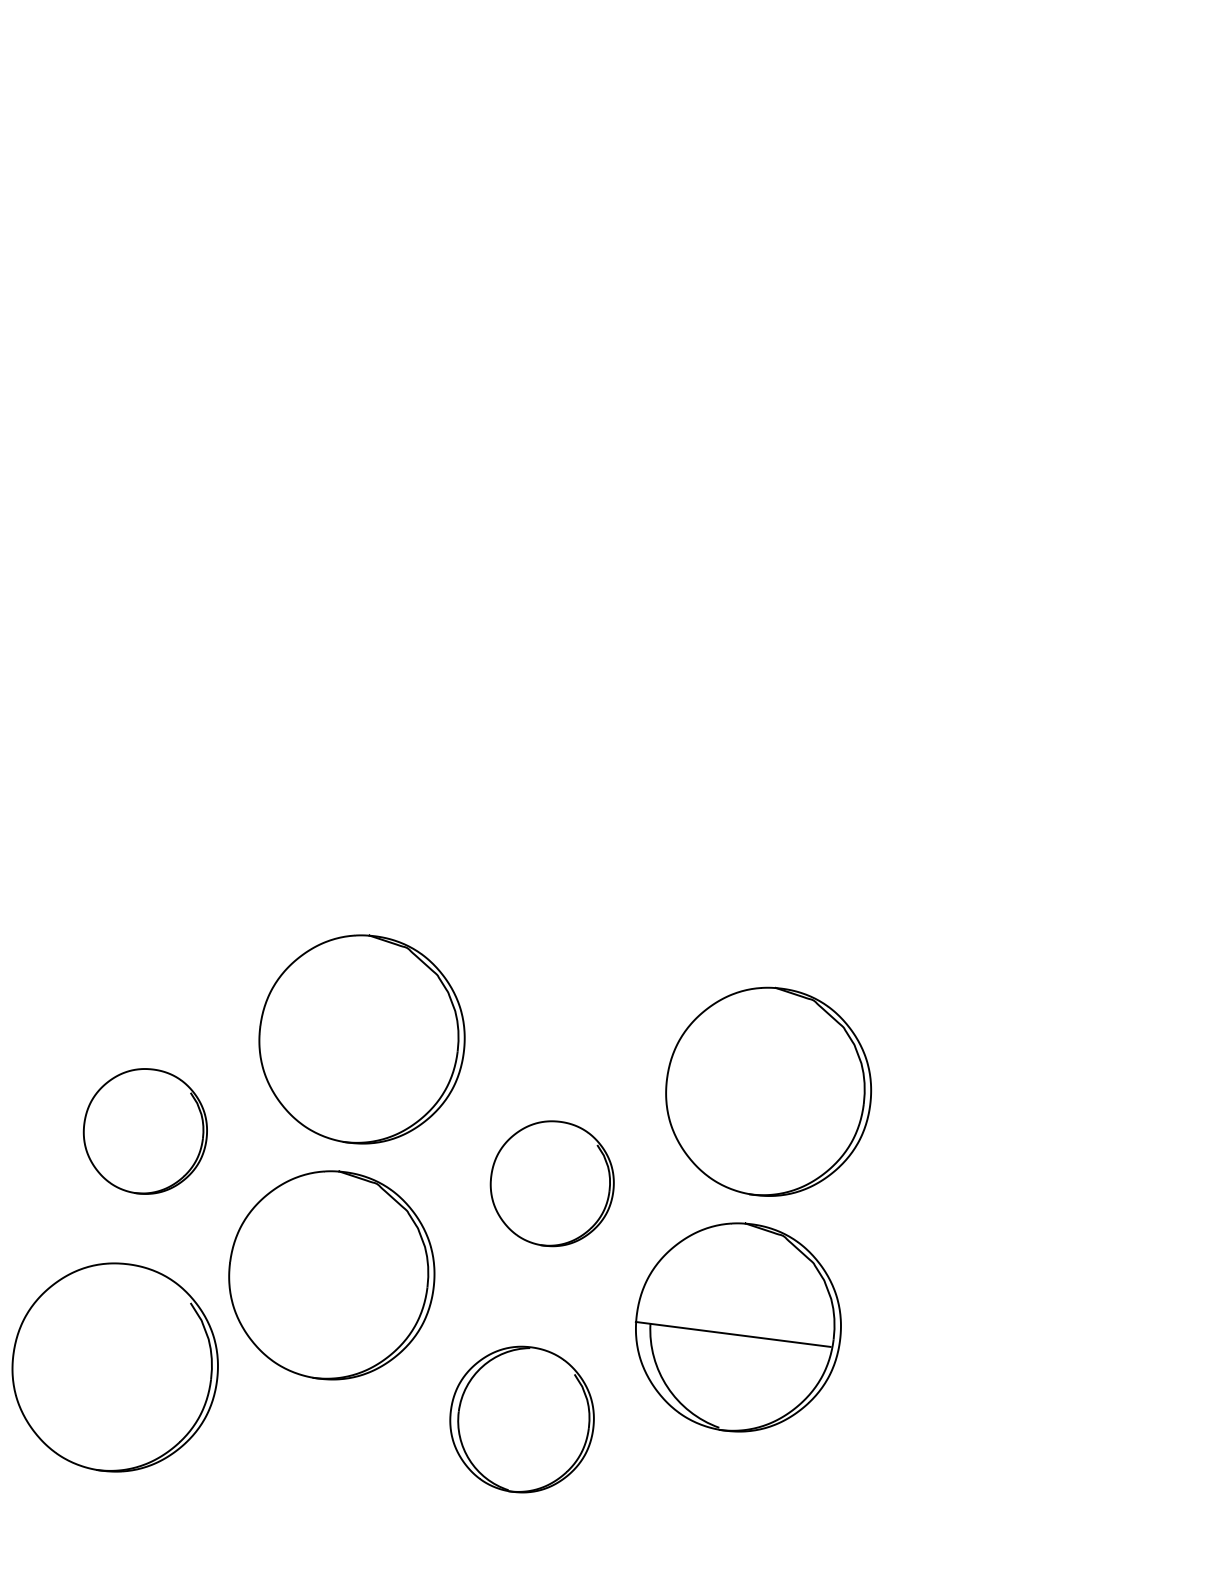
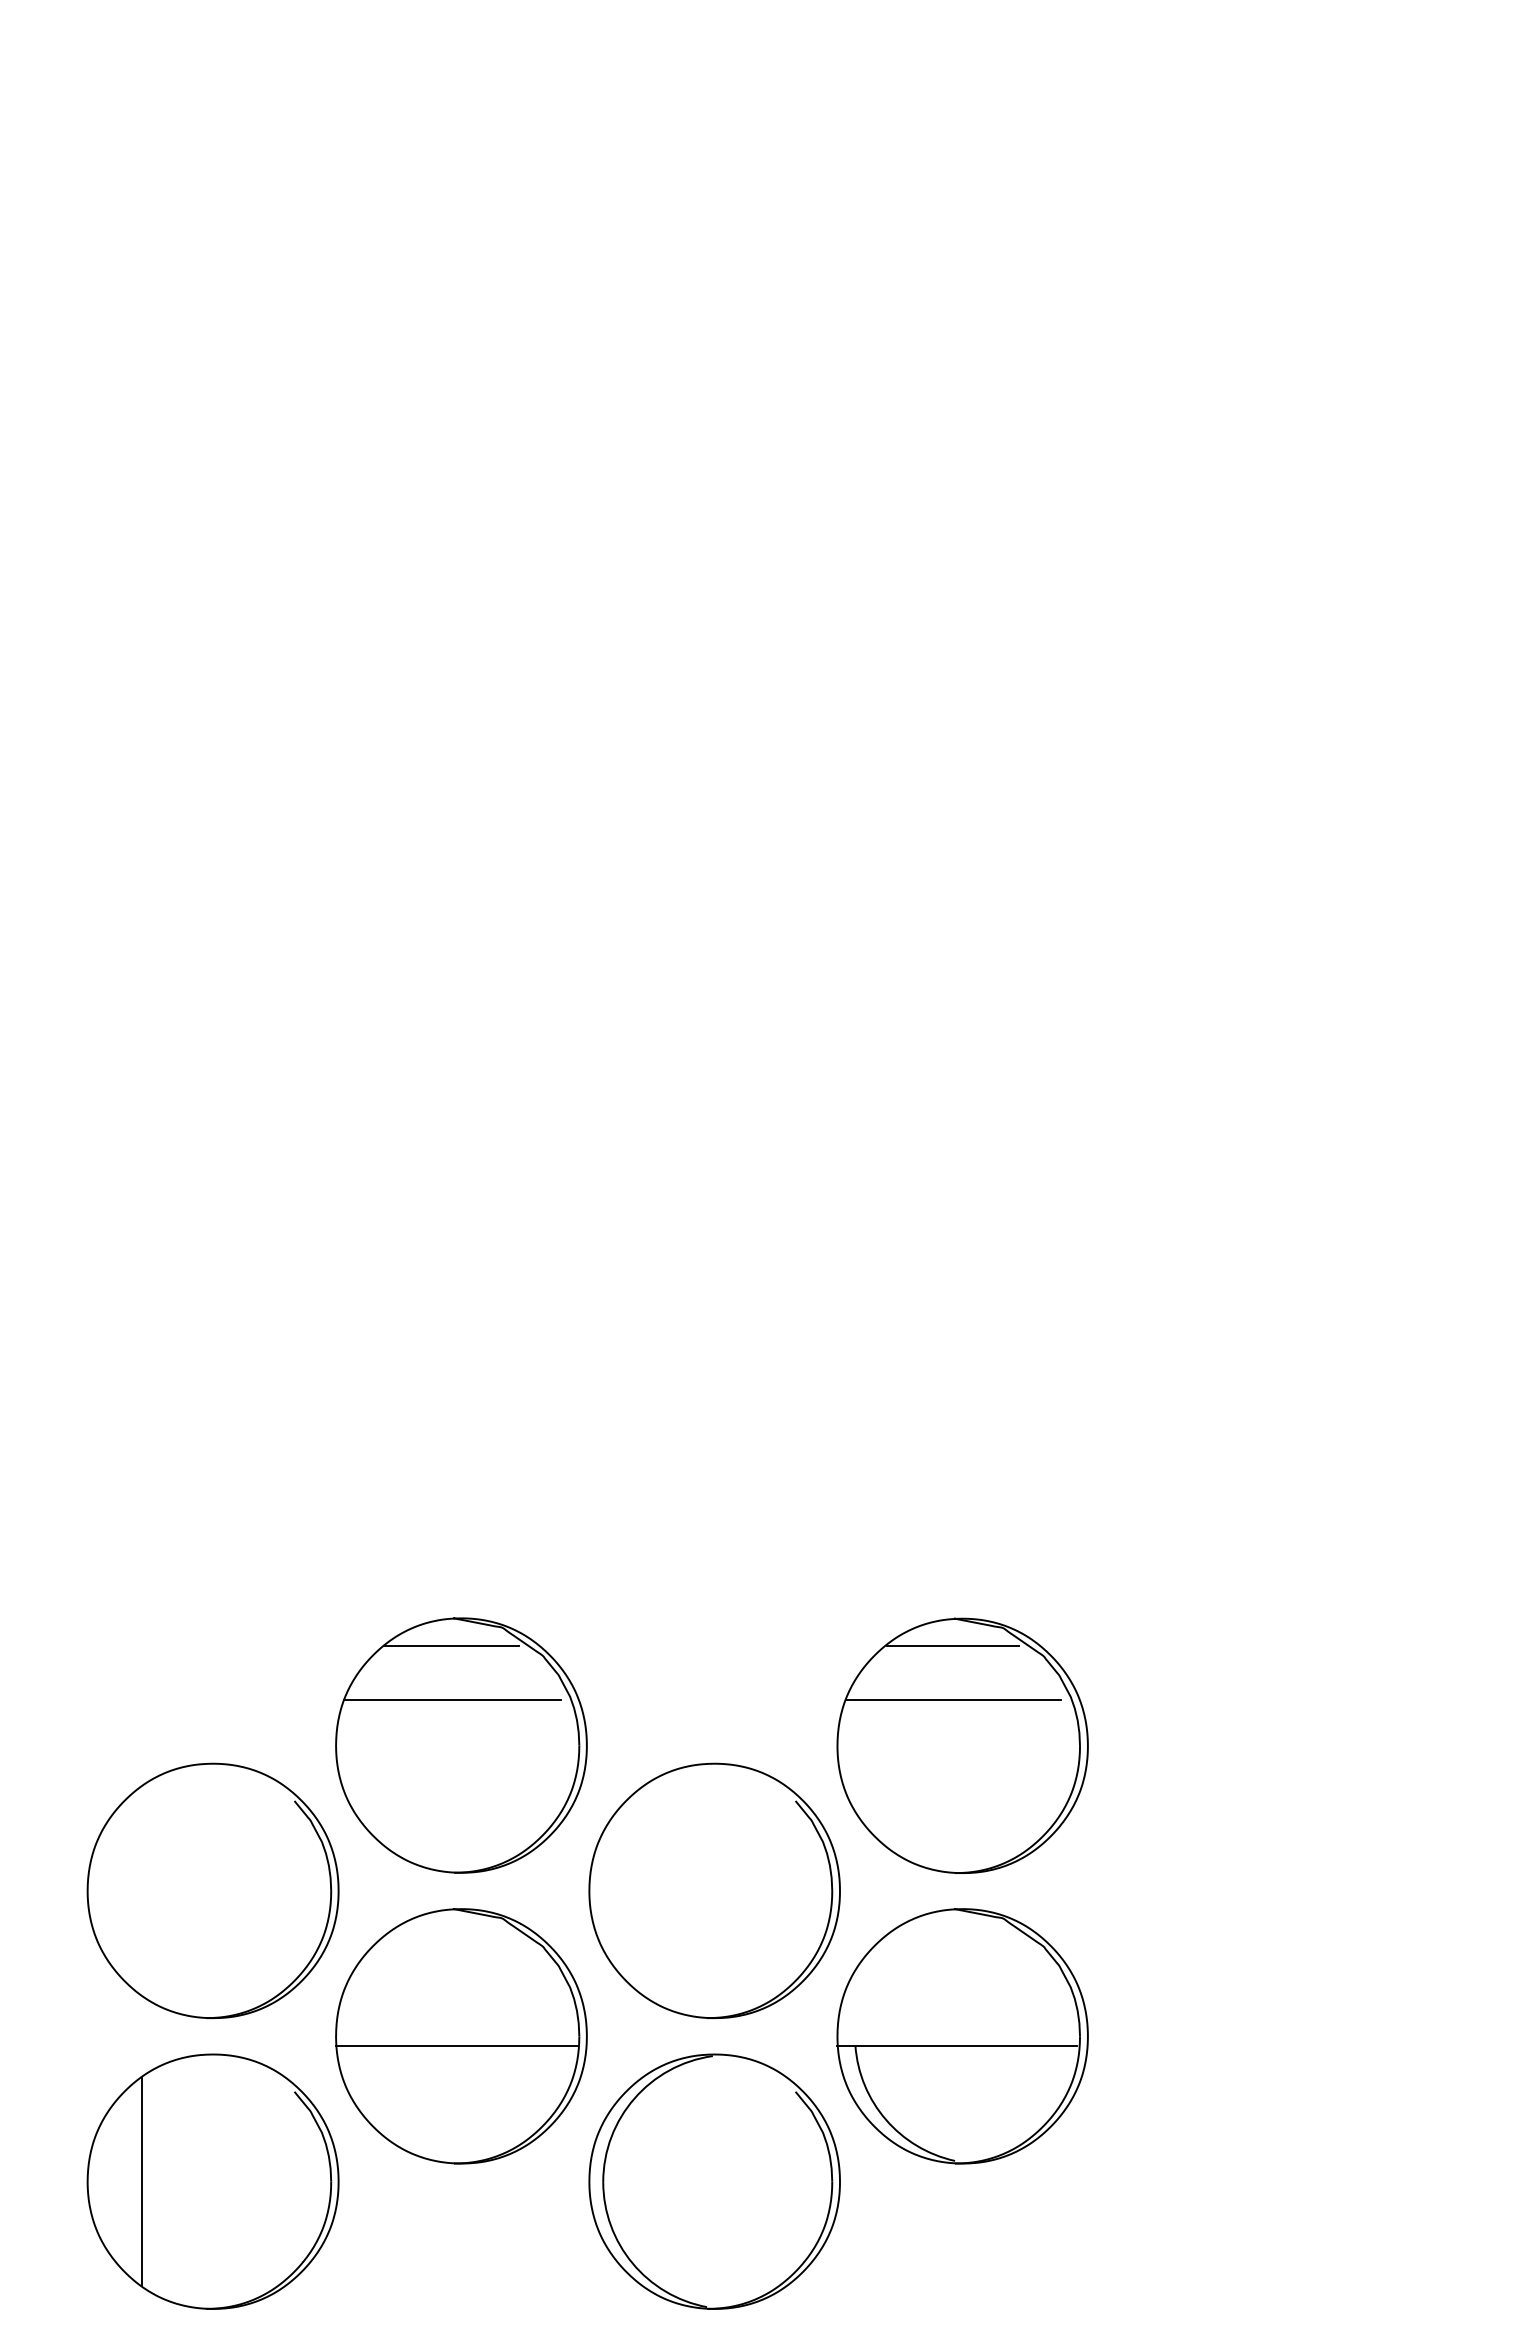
line: (364, 957) -> (451, 1645), added
line: (359, 1002) -> (452, 1700), added
line: (770, 1009) -> (952, 1645), added
line: (765, 1054) -> (953, 1700), added
part: (145, 1131) -> (212, 1890), size x1.67
part: (552, 1183) -> (714, 1890), size x1.67
line: (326, 1282) -> (456, 2045), added
line: (57, 1359) -> (141, 2180), added
part: (522, 1419) -> (714, 2181), size x1.43

